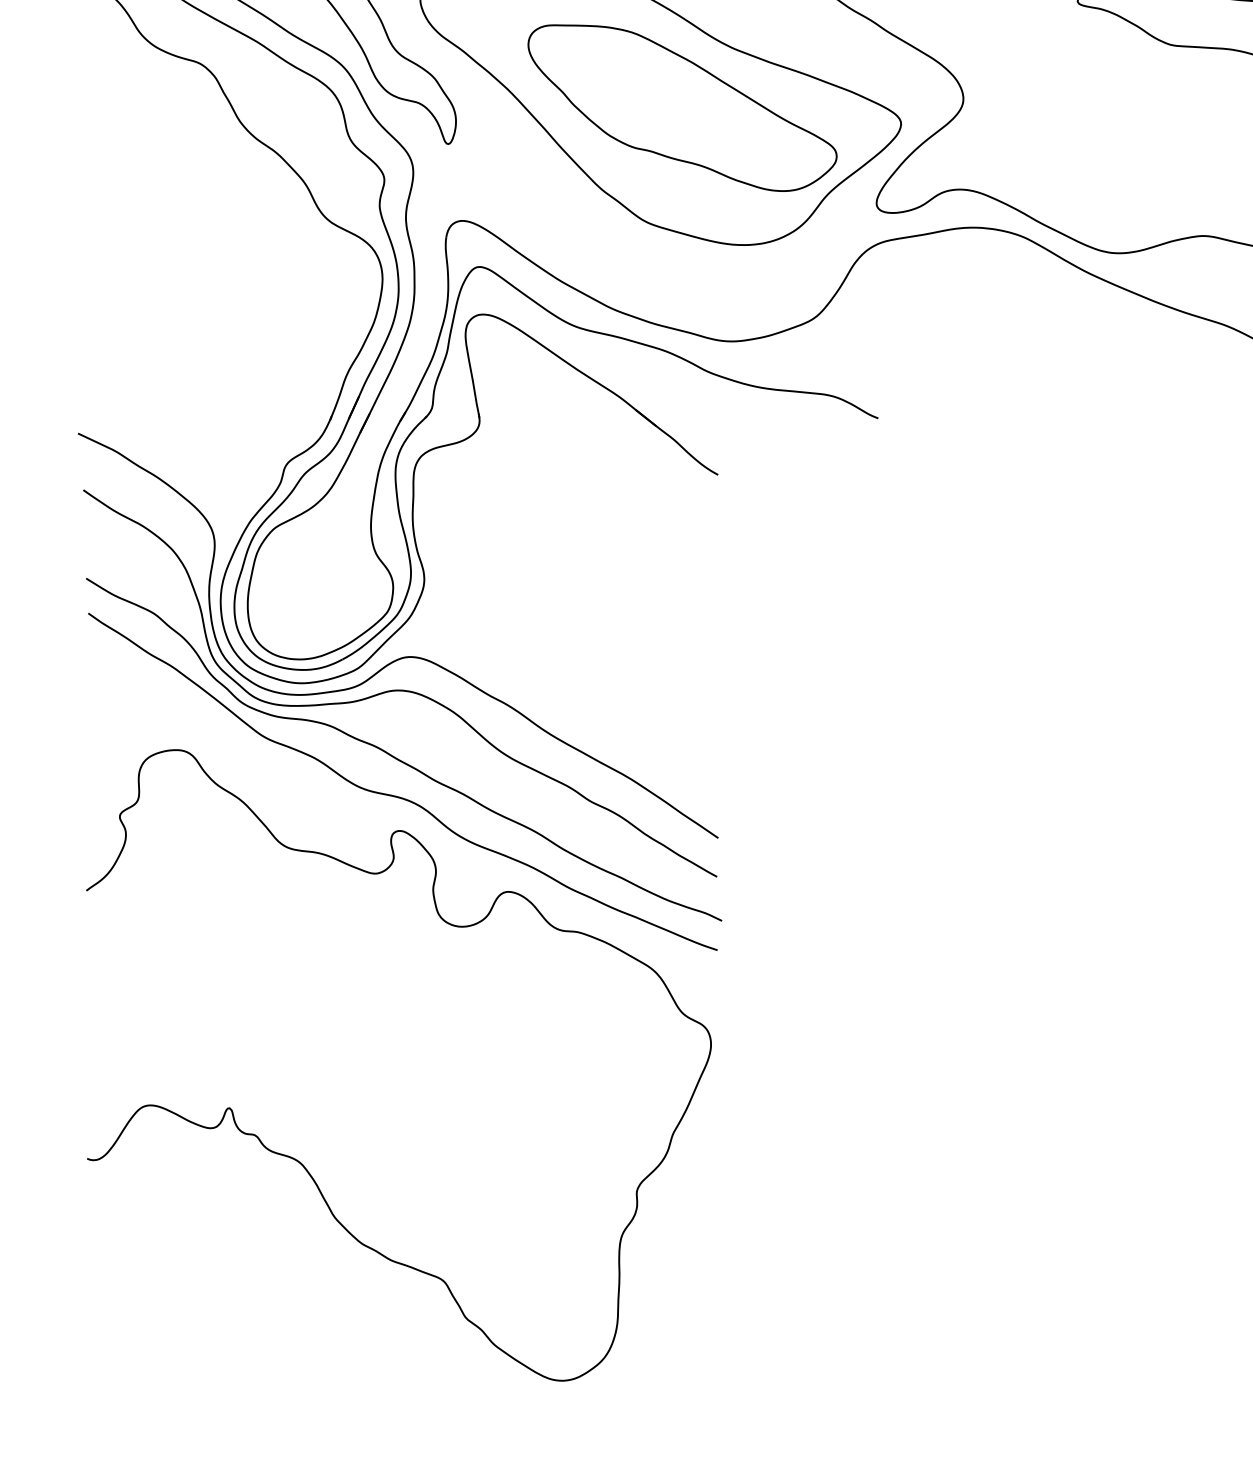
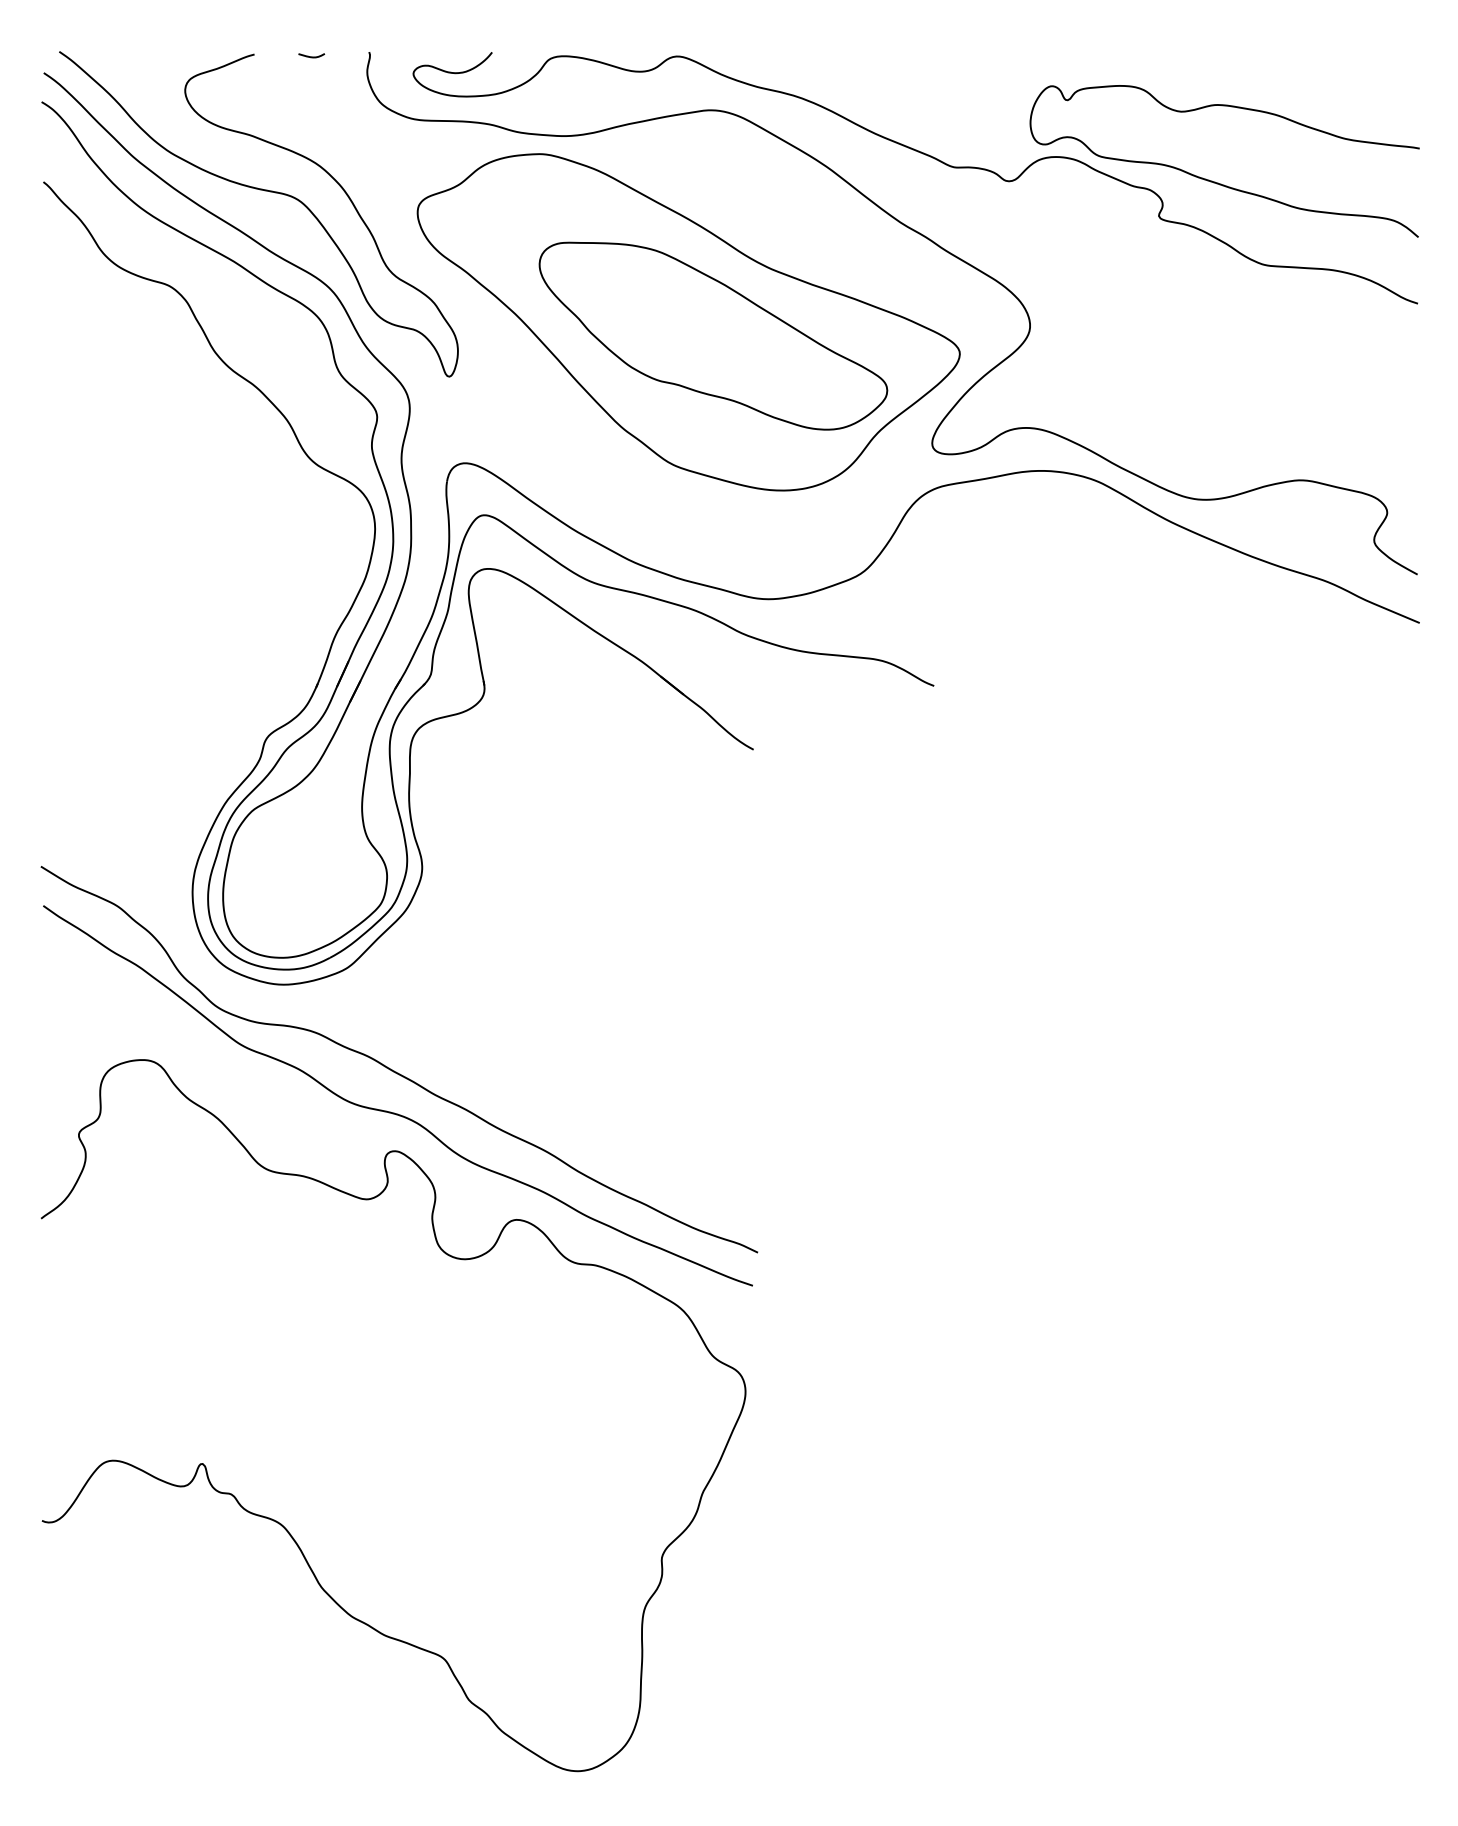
part: (397, 654) -> (392, 952), removed

